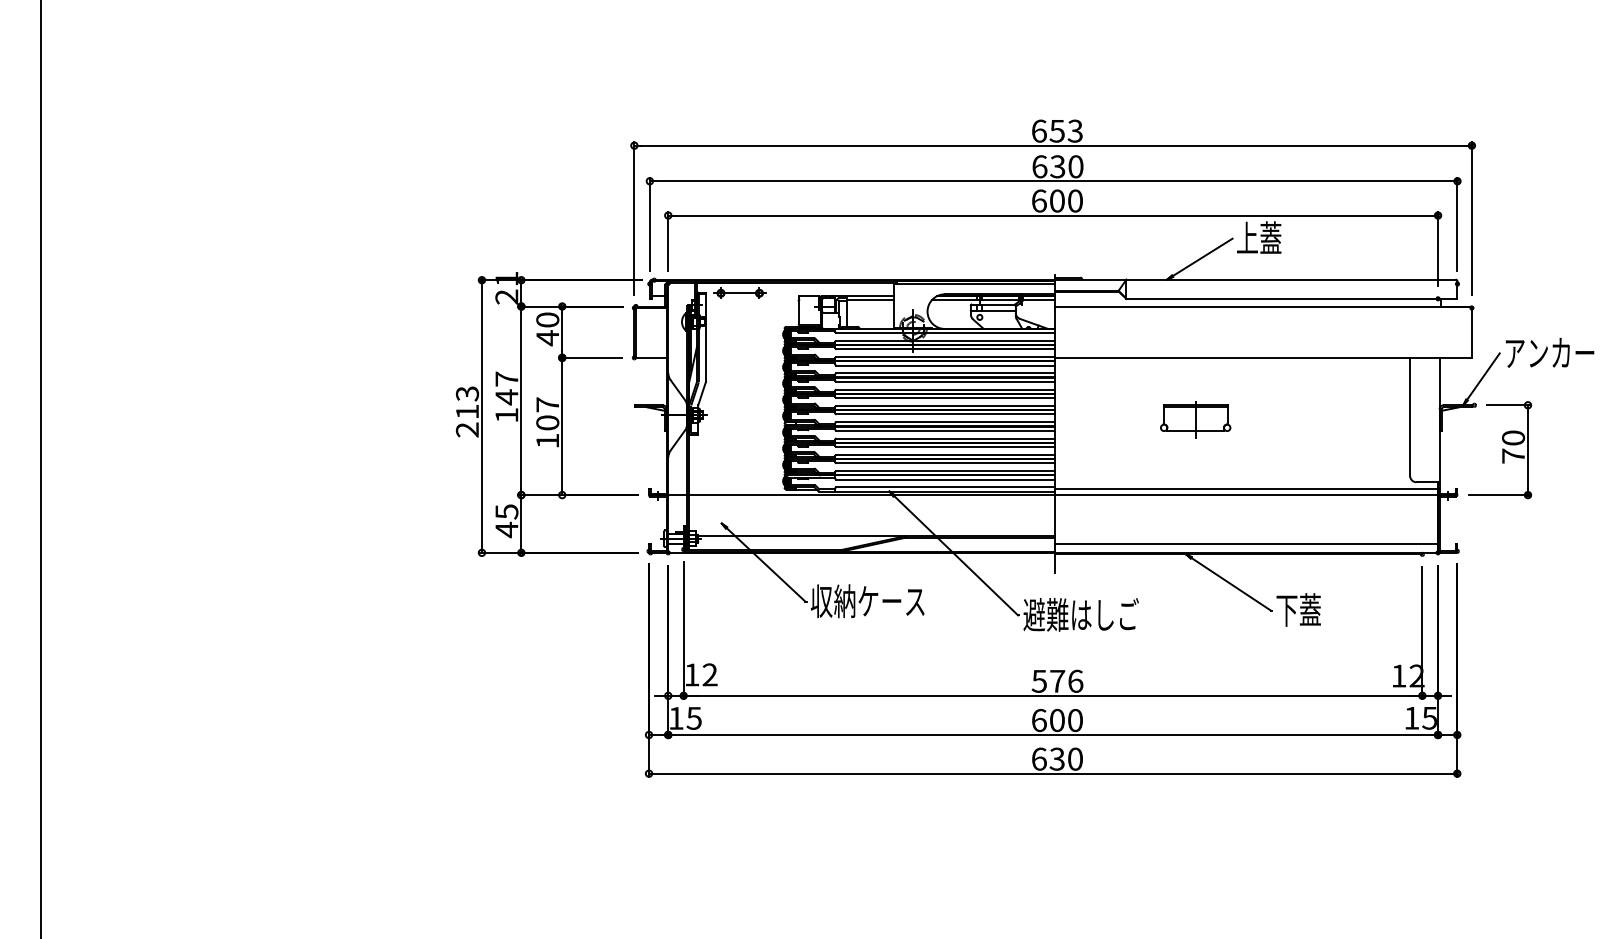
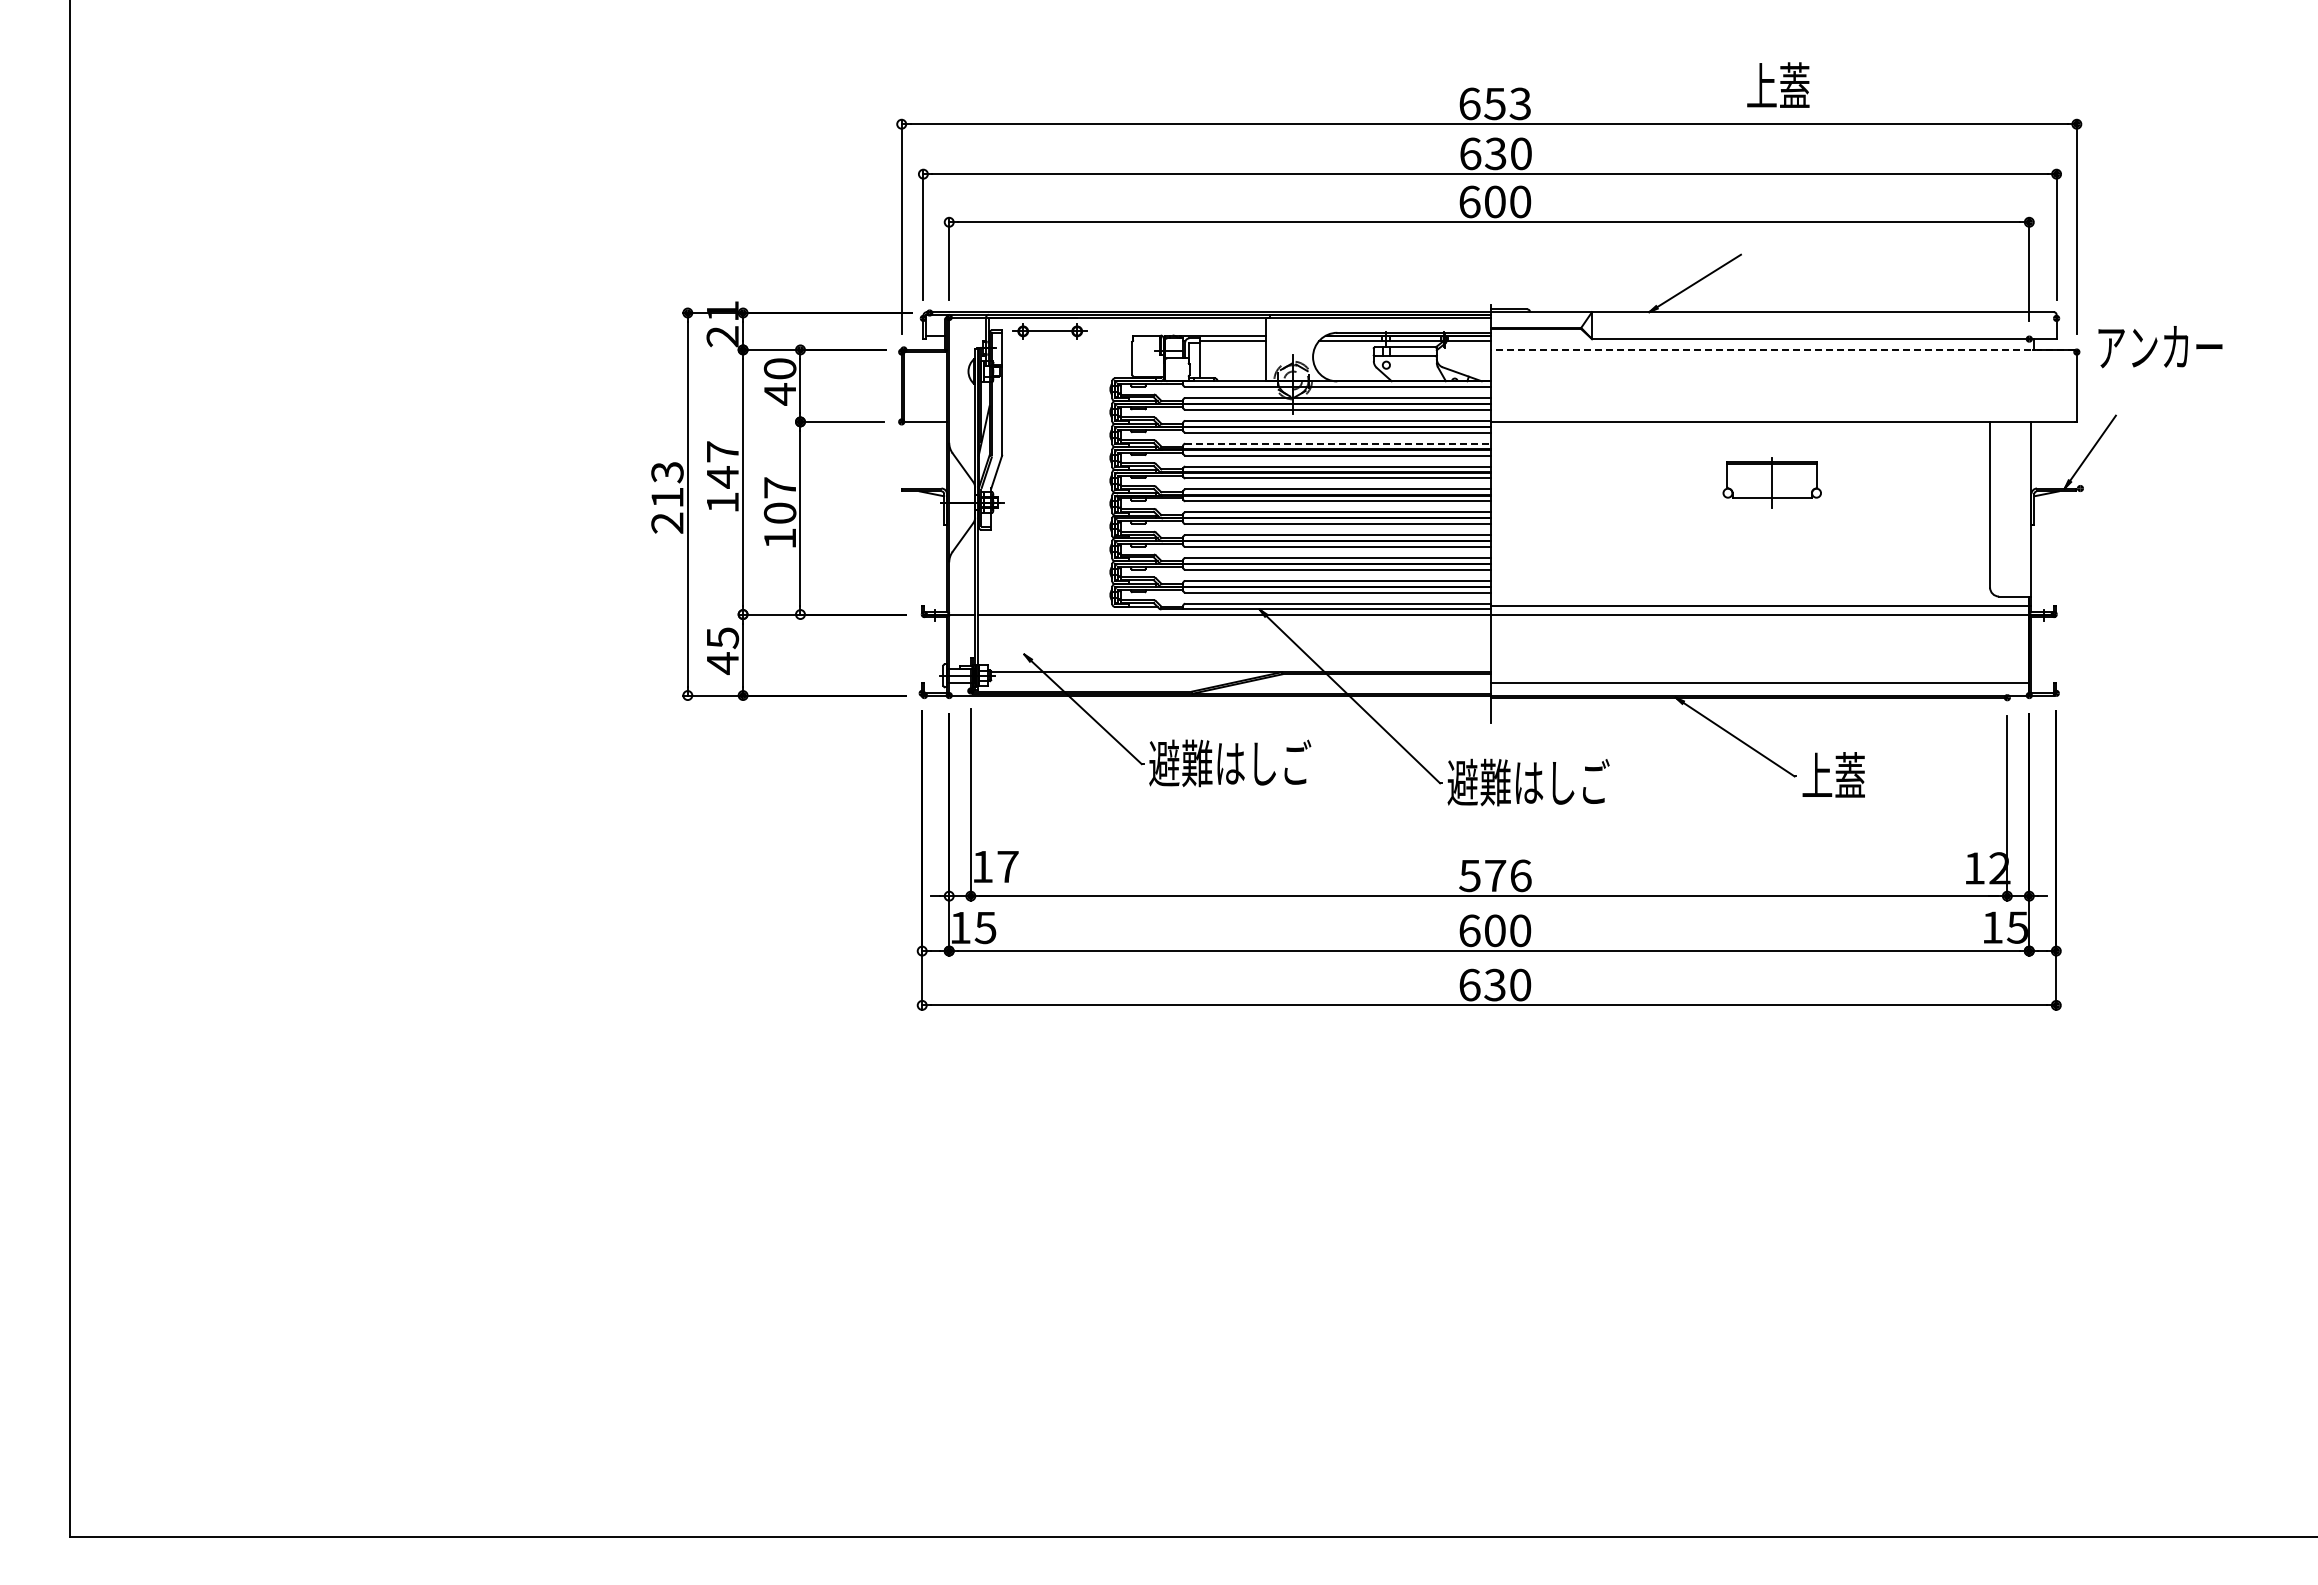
text: (1259, 237) -> (1778, 84), moved
line: (1262, 306) -> (1782, 349), solid -> dashed
text: (1550, 353) -> (2160, 347), moved
line: (945, 373) -> (1338, 443), solid -> dashed
part: (1195, 420) -> (1771, 482), moved
part: (1499, 450) -> (2115, 551), removed
text: (868, 601) -> (1230, 763), 収納ケース -> 避難はしご
text: (1287, 609) -> (1817, 775), 下蓋 -> 上蓋
text: (709, 674) -> (1007, 866), 12 -> 17

